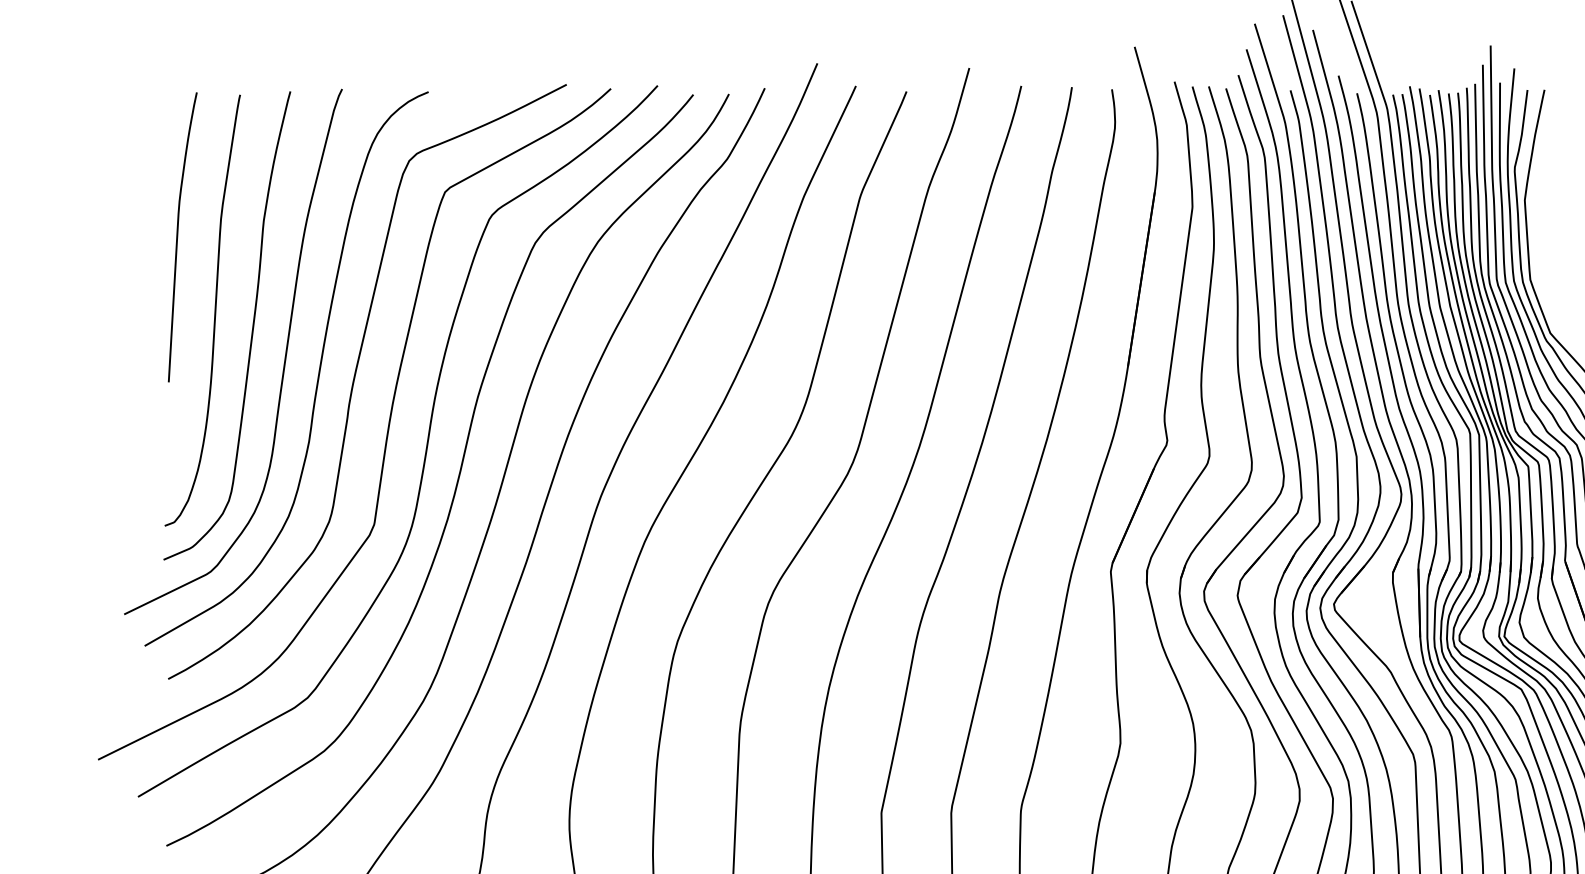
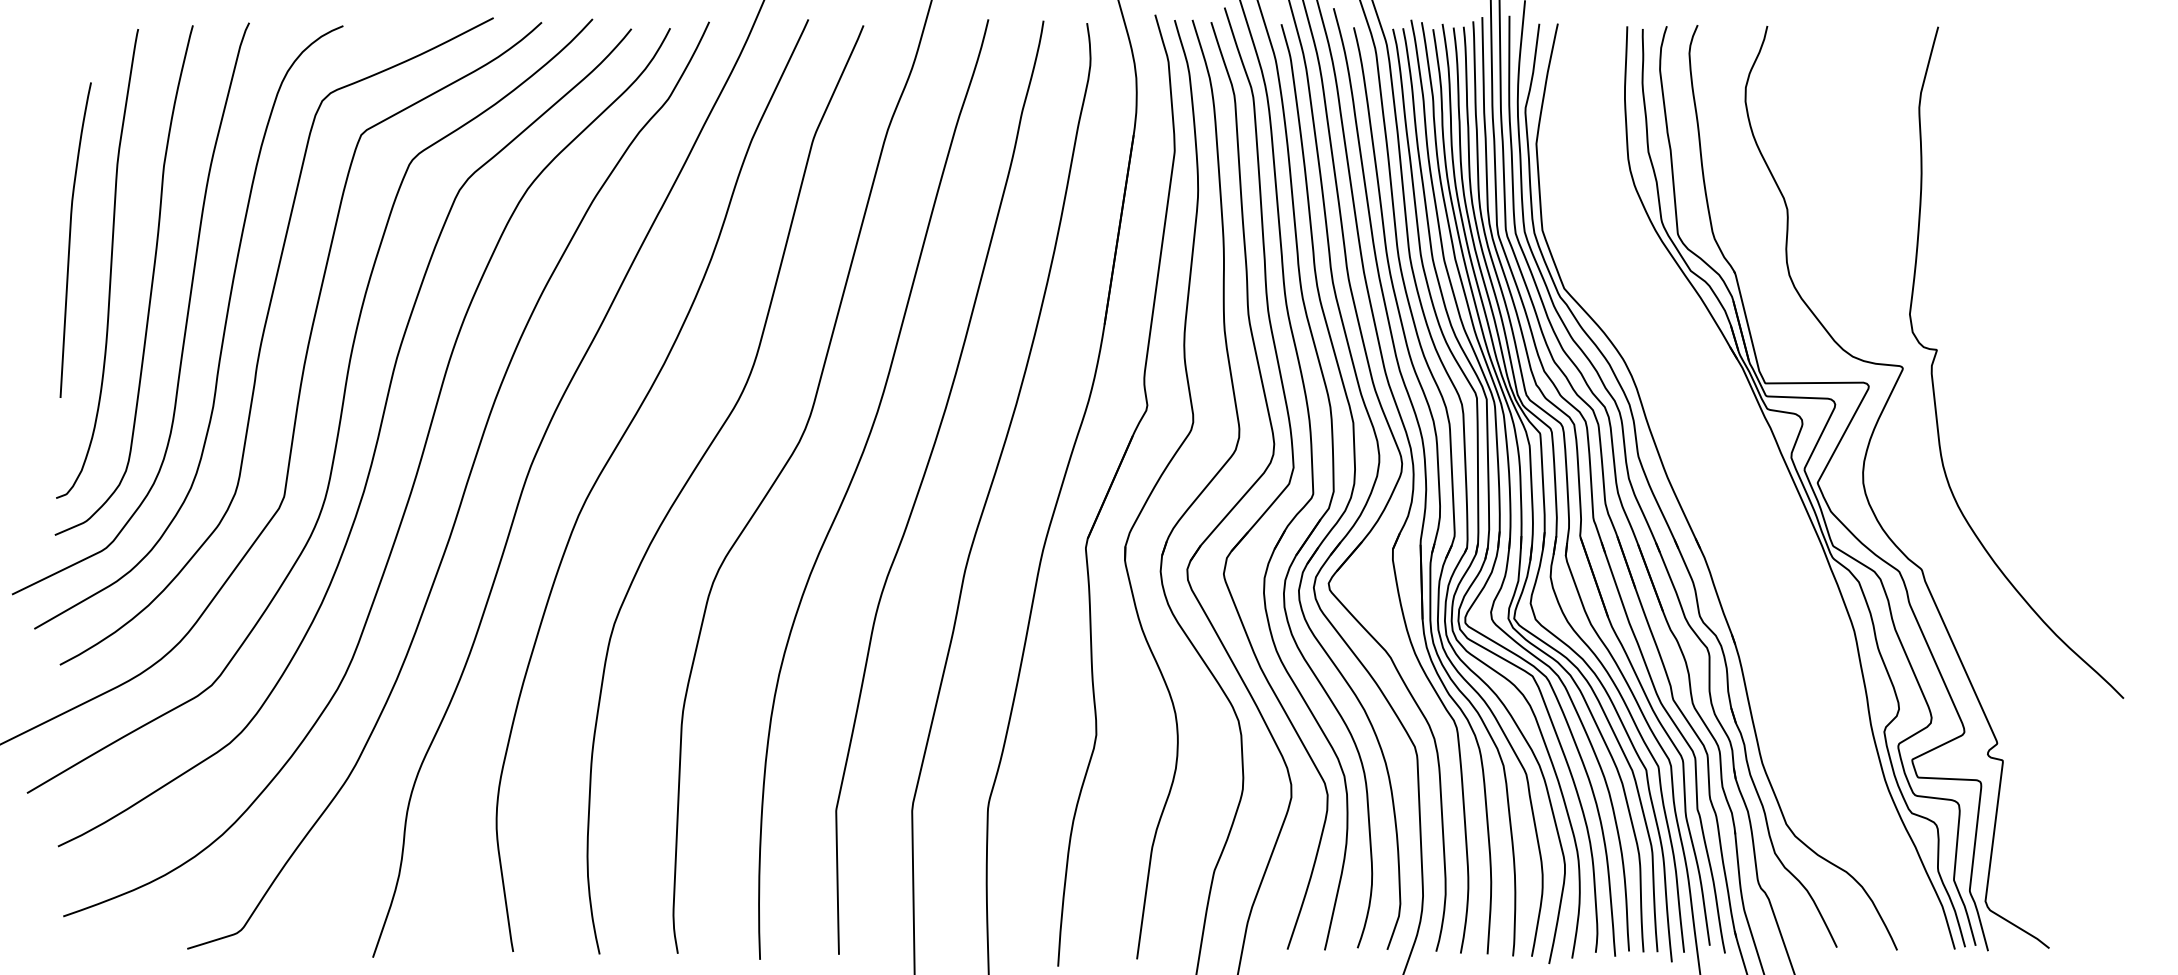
curve: (177, 236) -> (70, 239), moved

